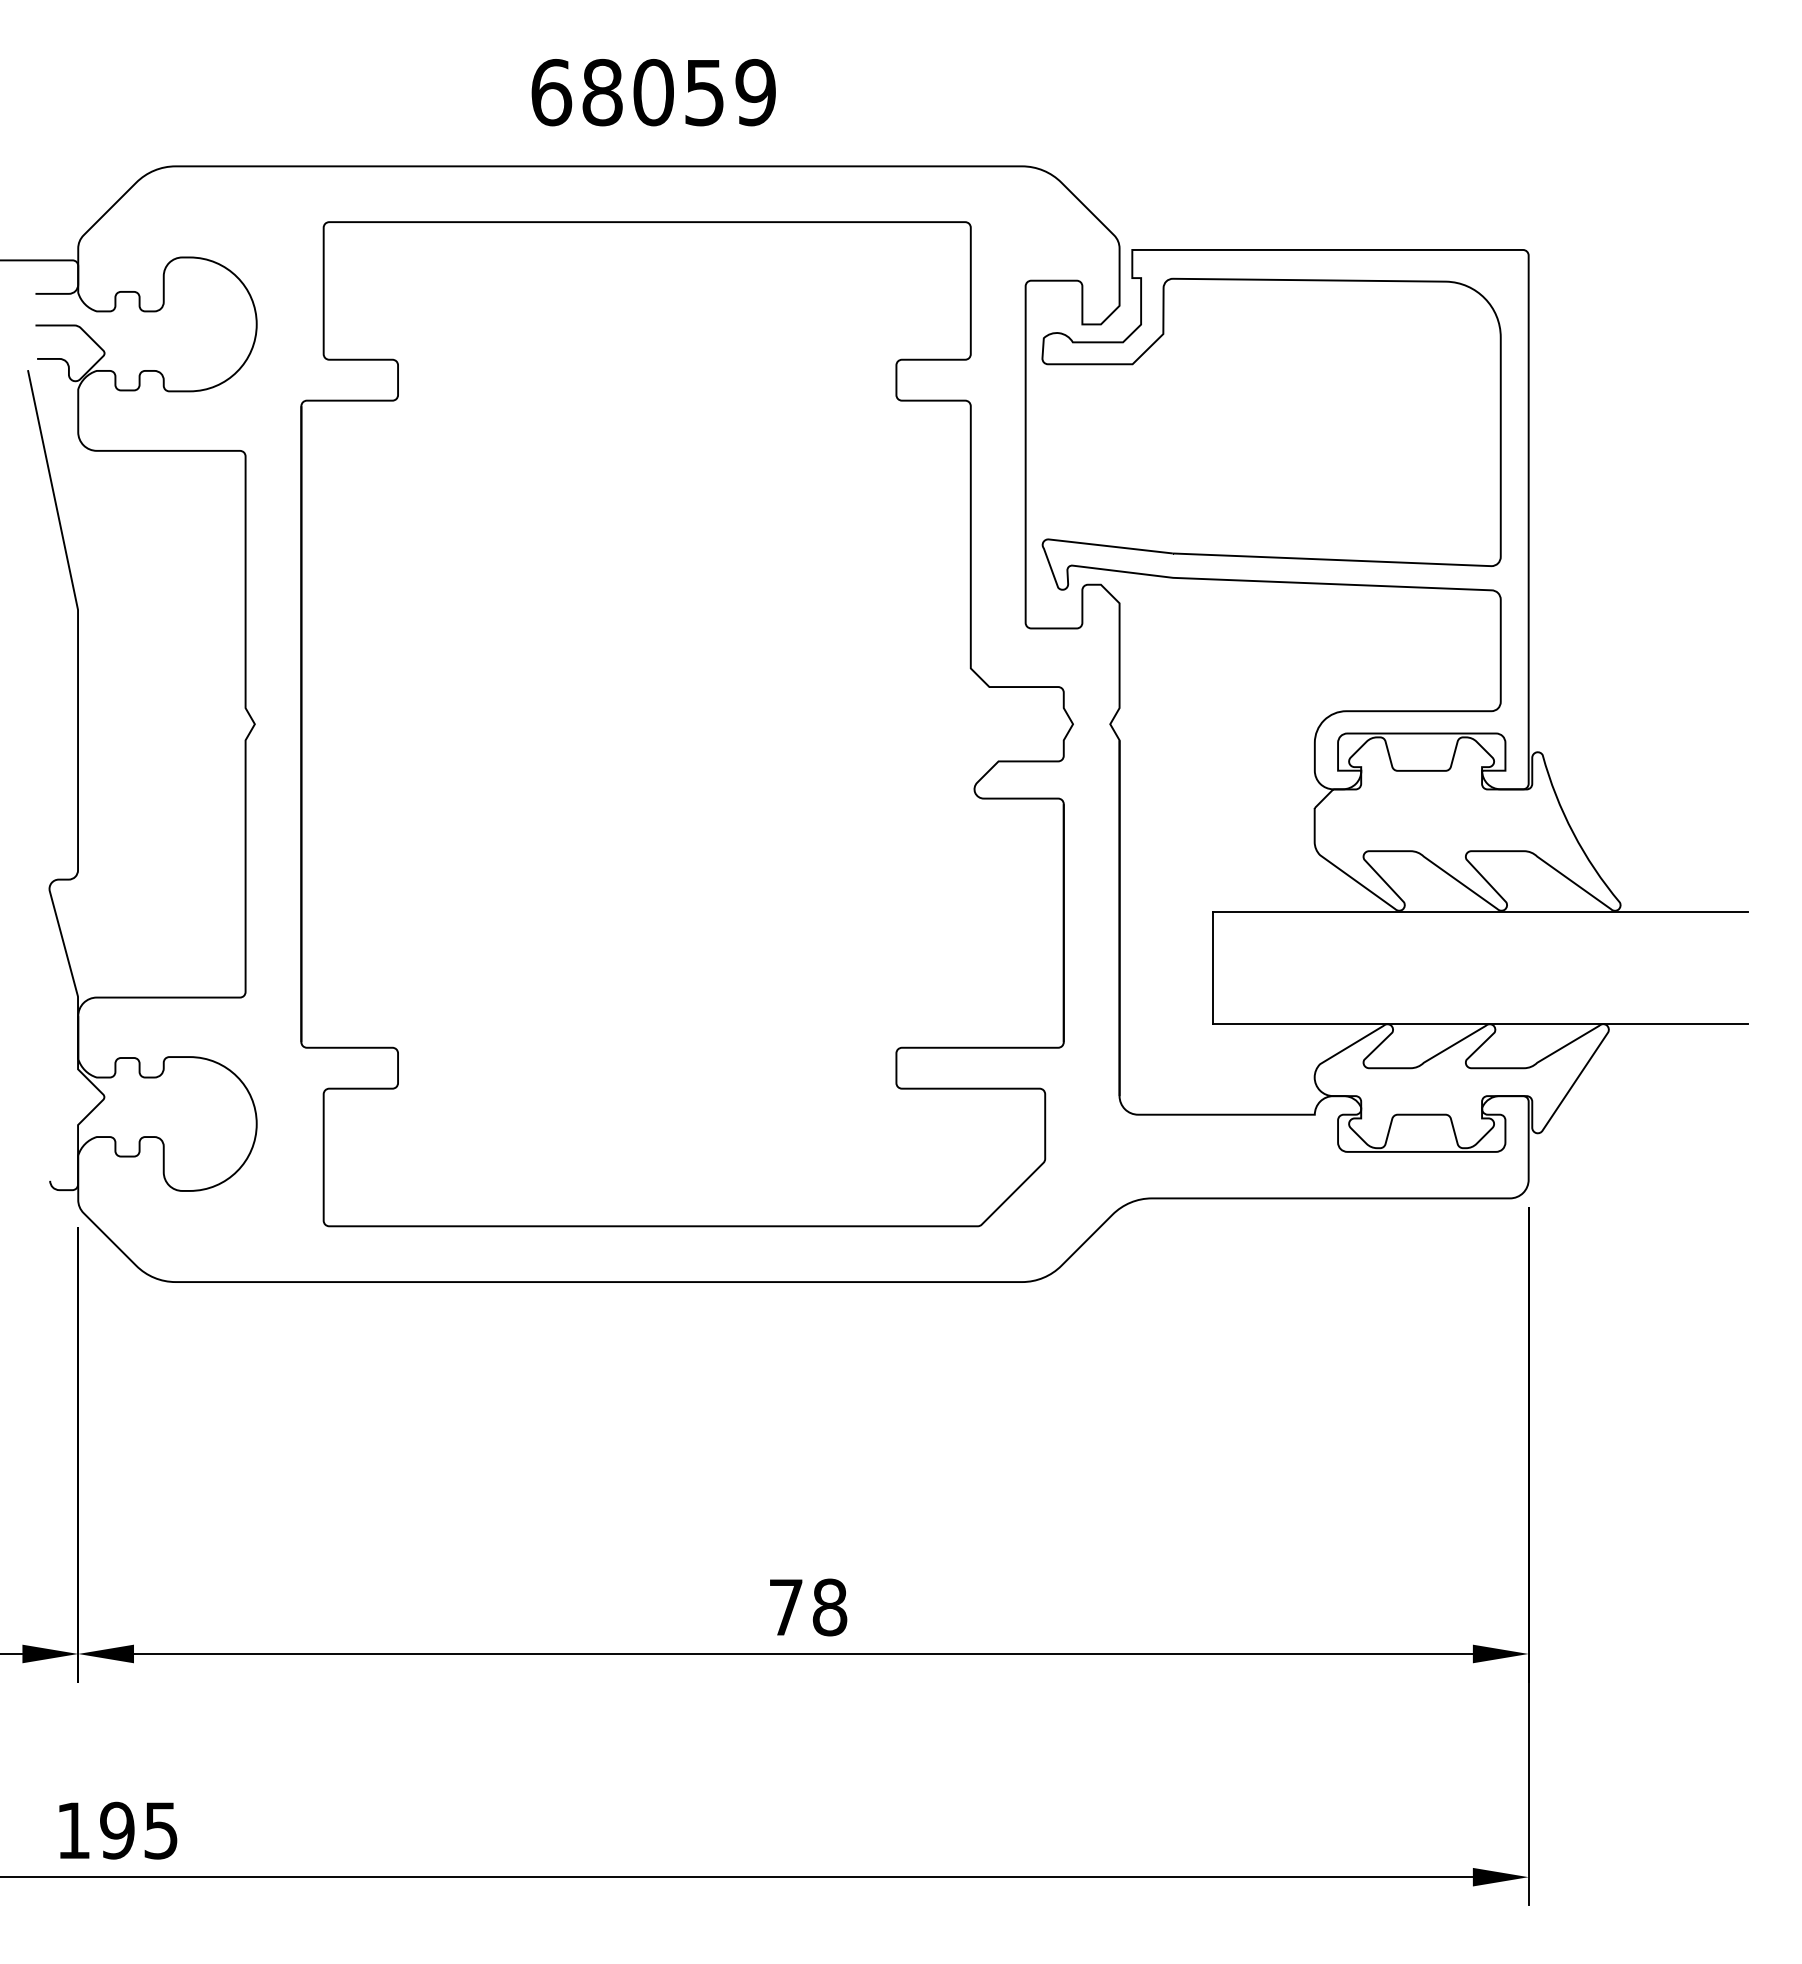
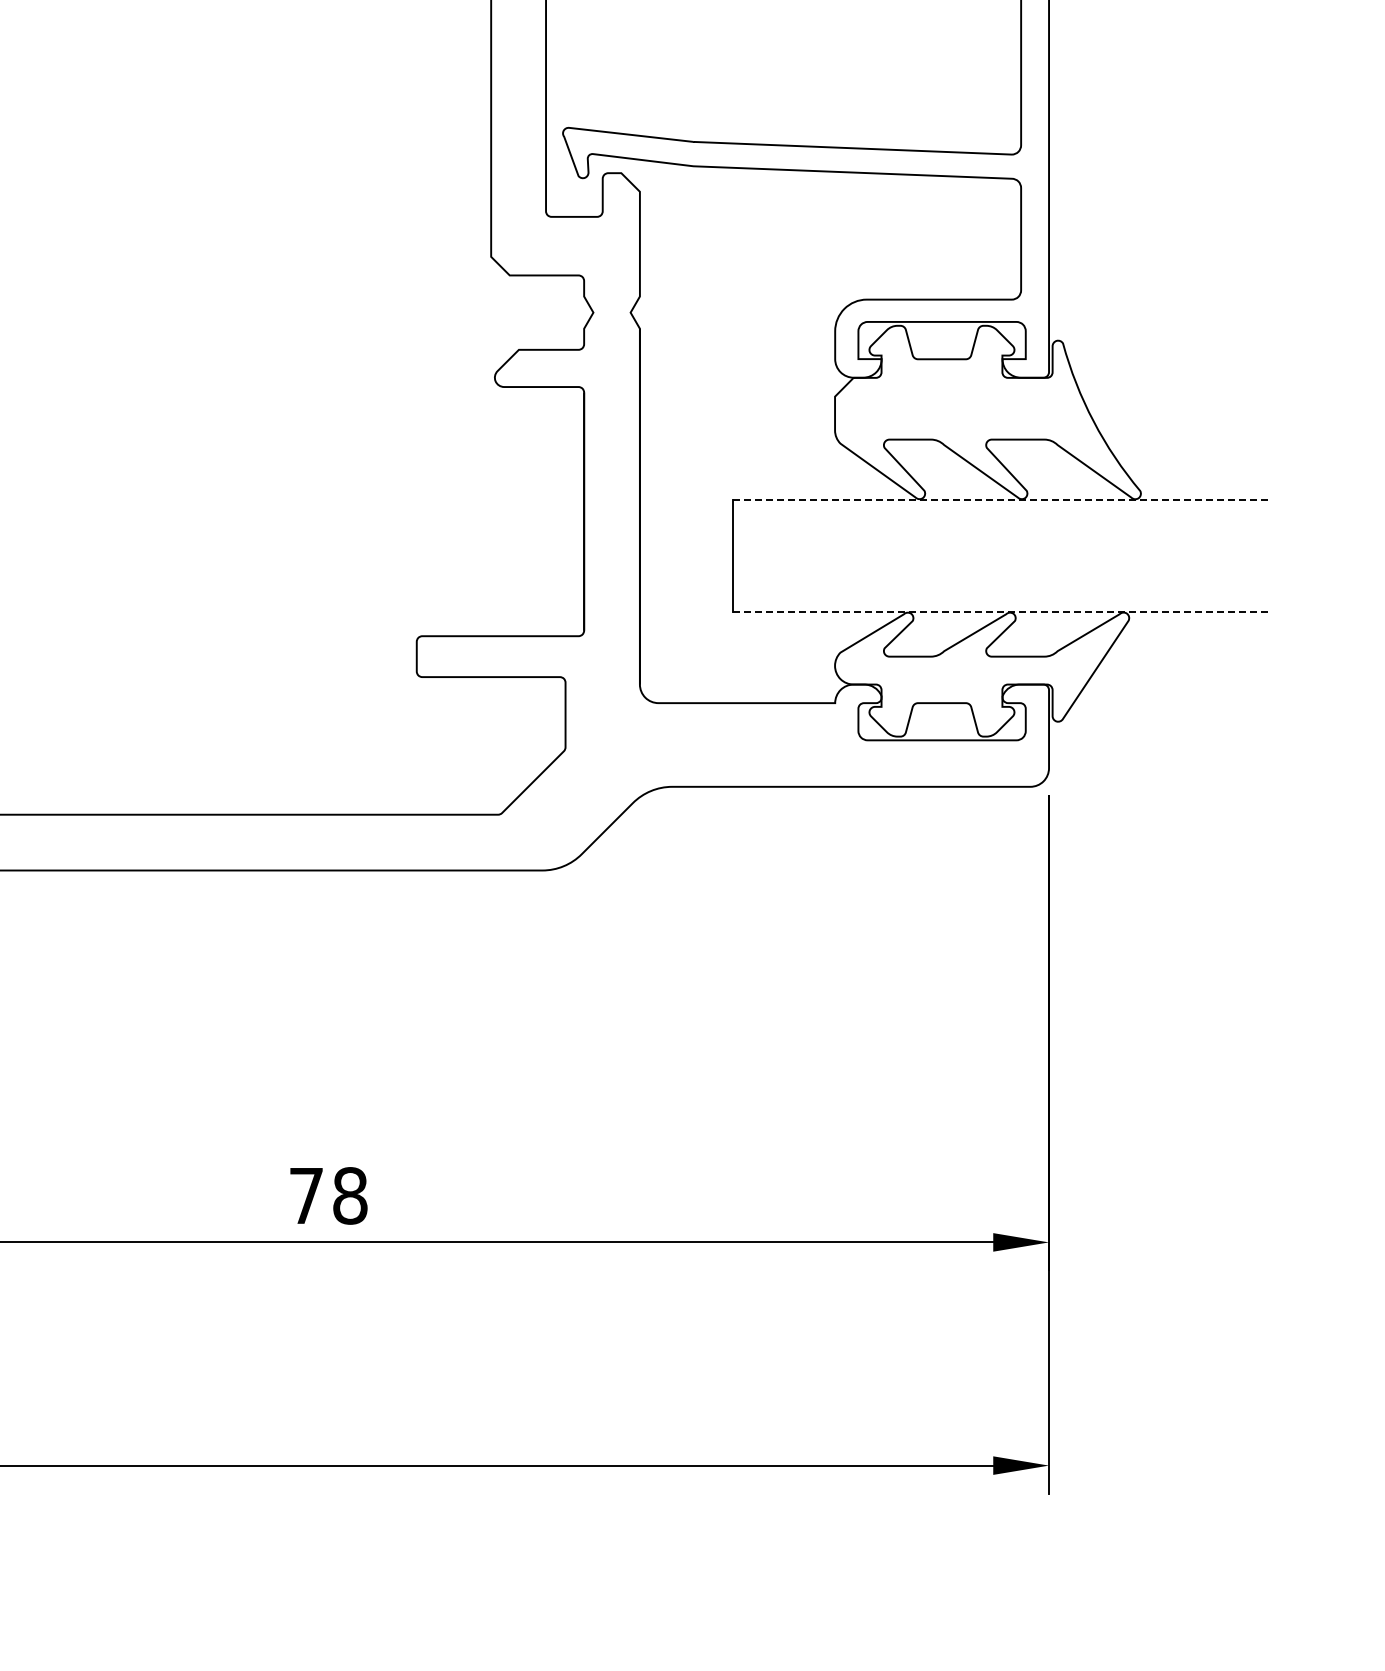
line: (1480, 911) -> (1000, 499), solid -> dashed
line: (1480, 1023) -> (1000, 611), solid -> dashed

